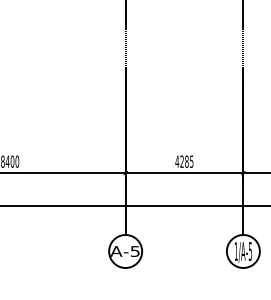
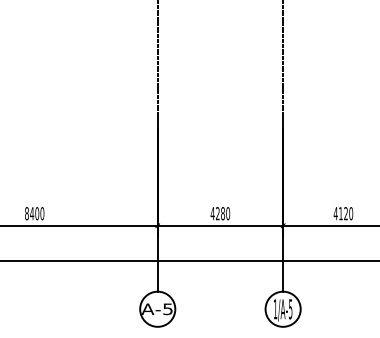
text: (192, 161) -> (228, 213), 4285 -> 4280

